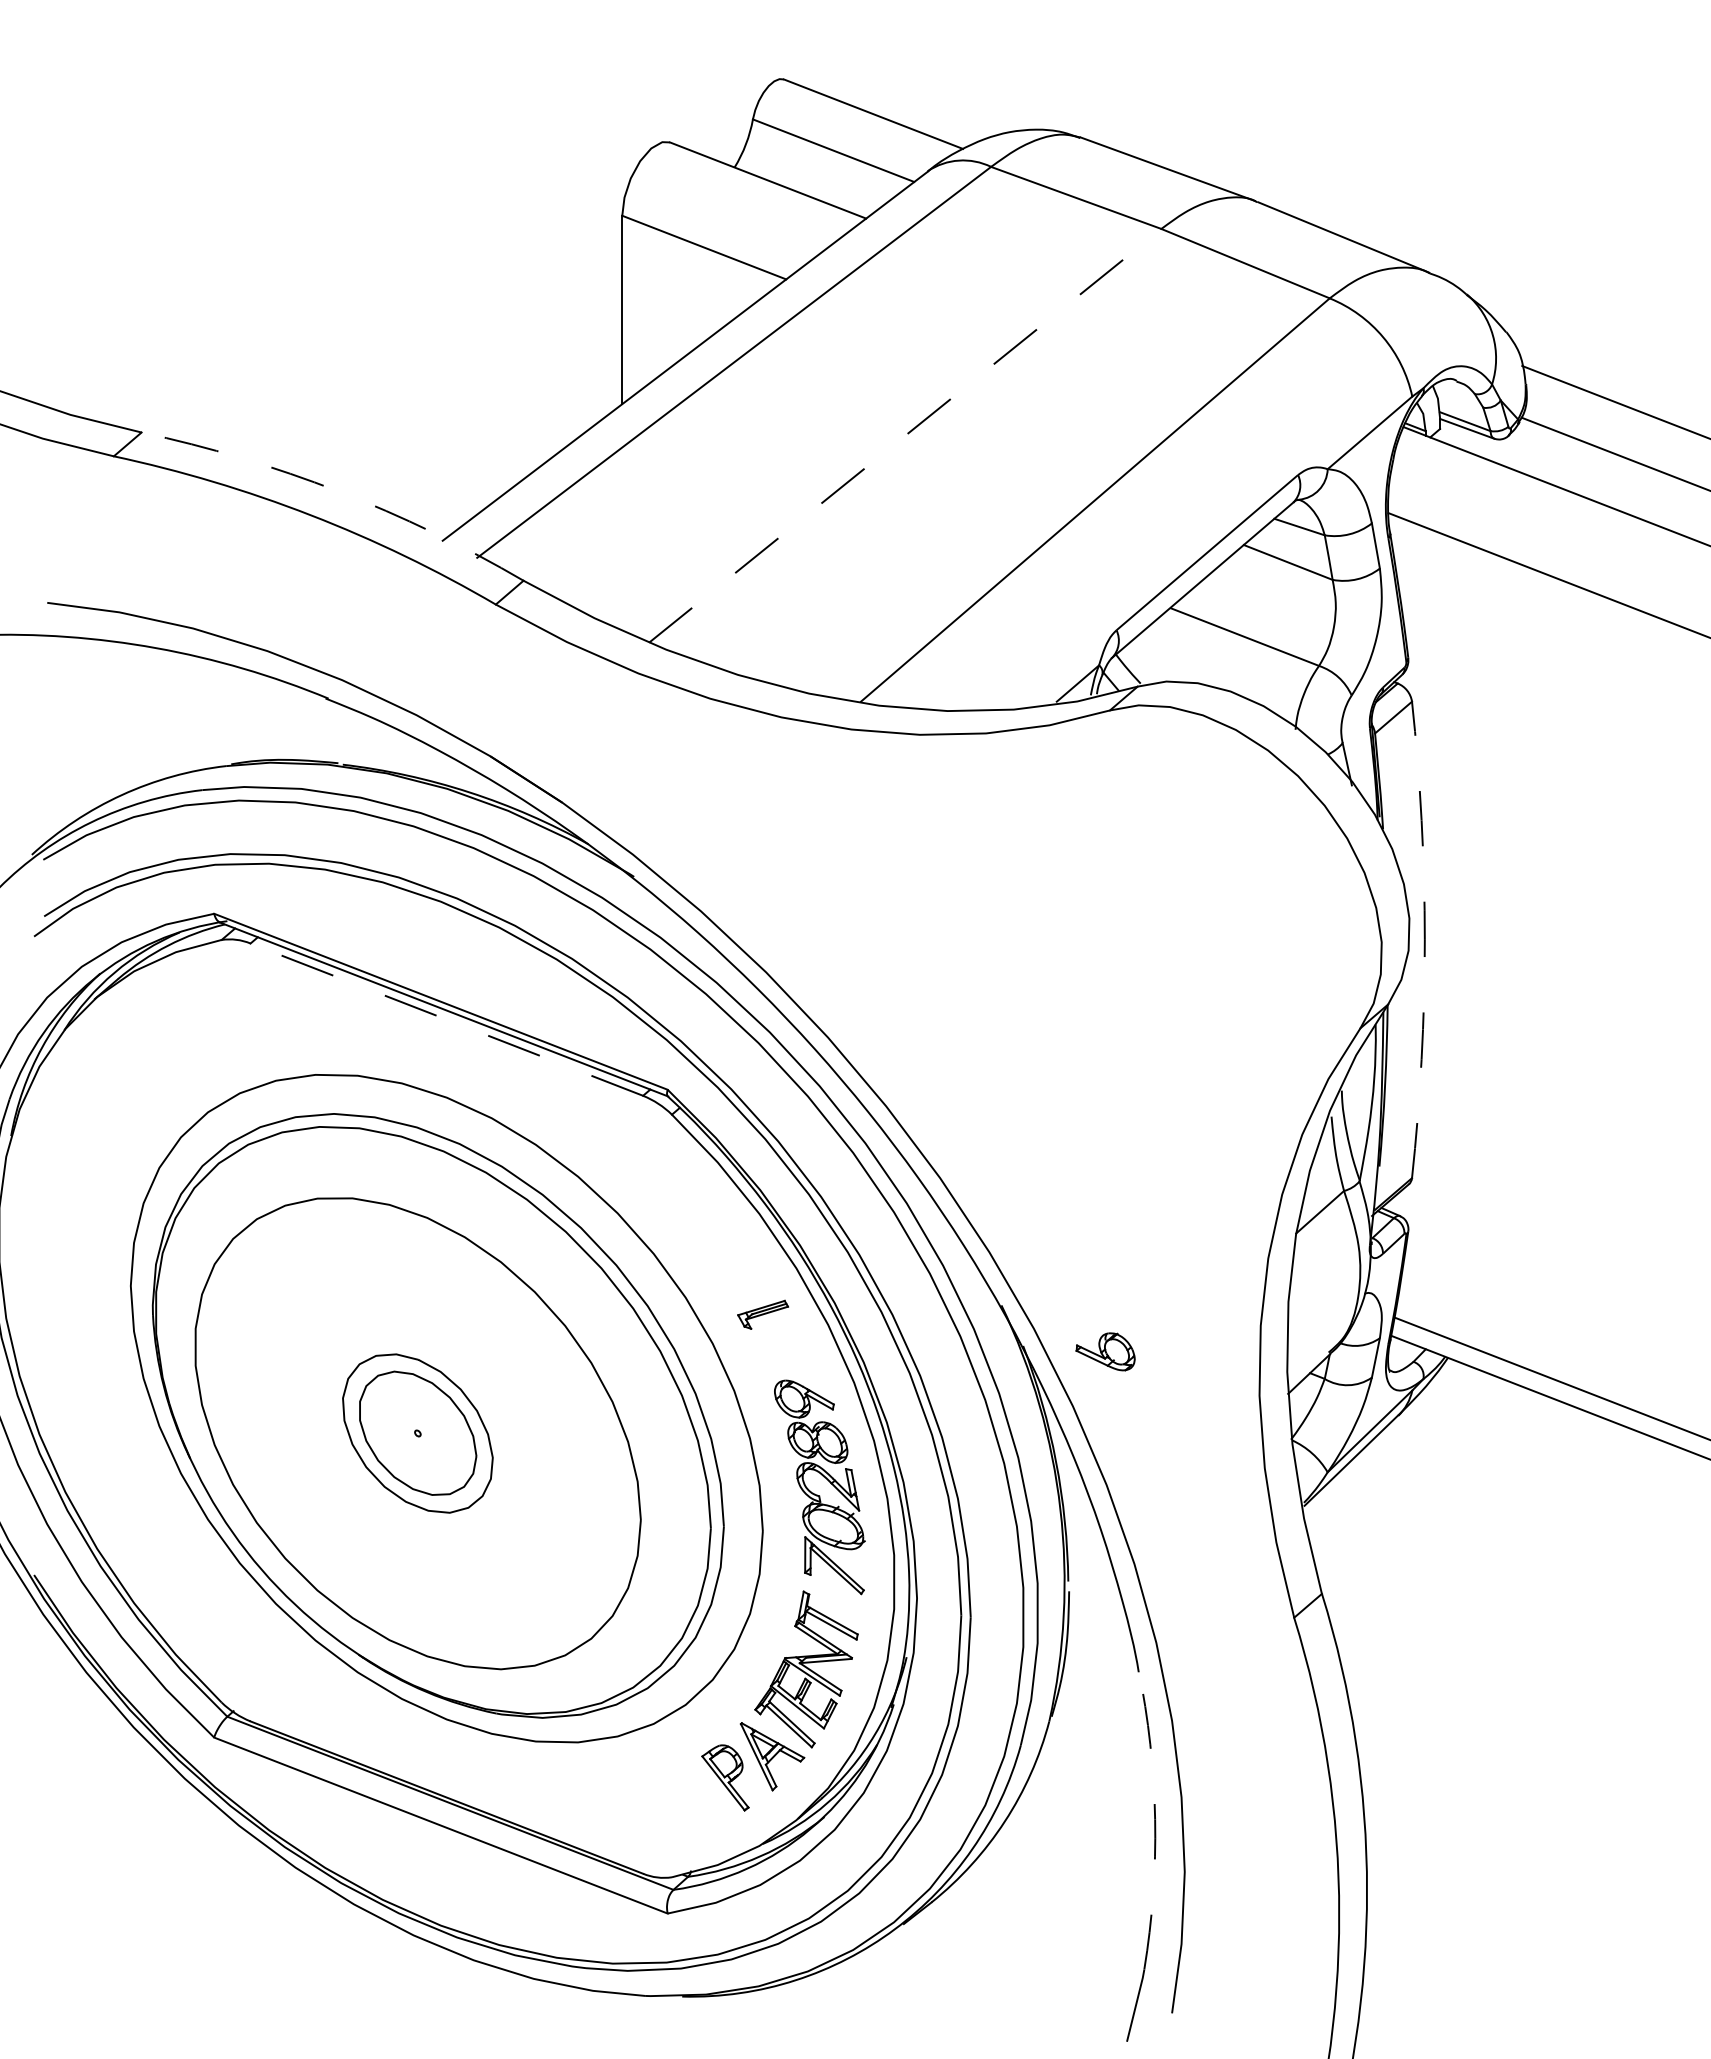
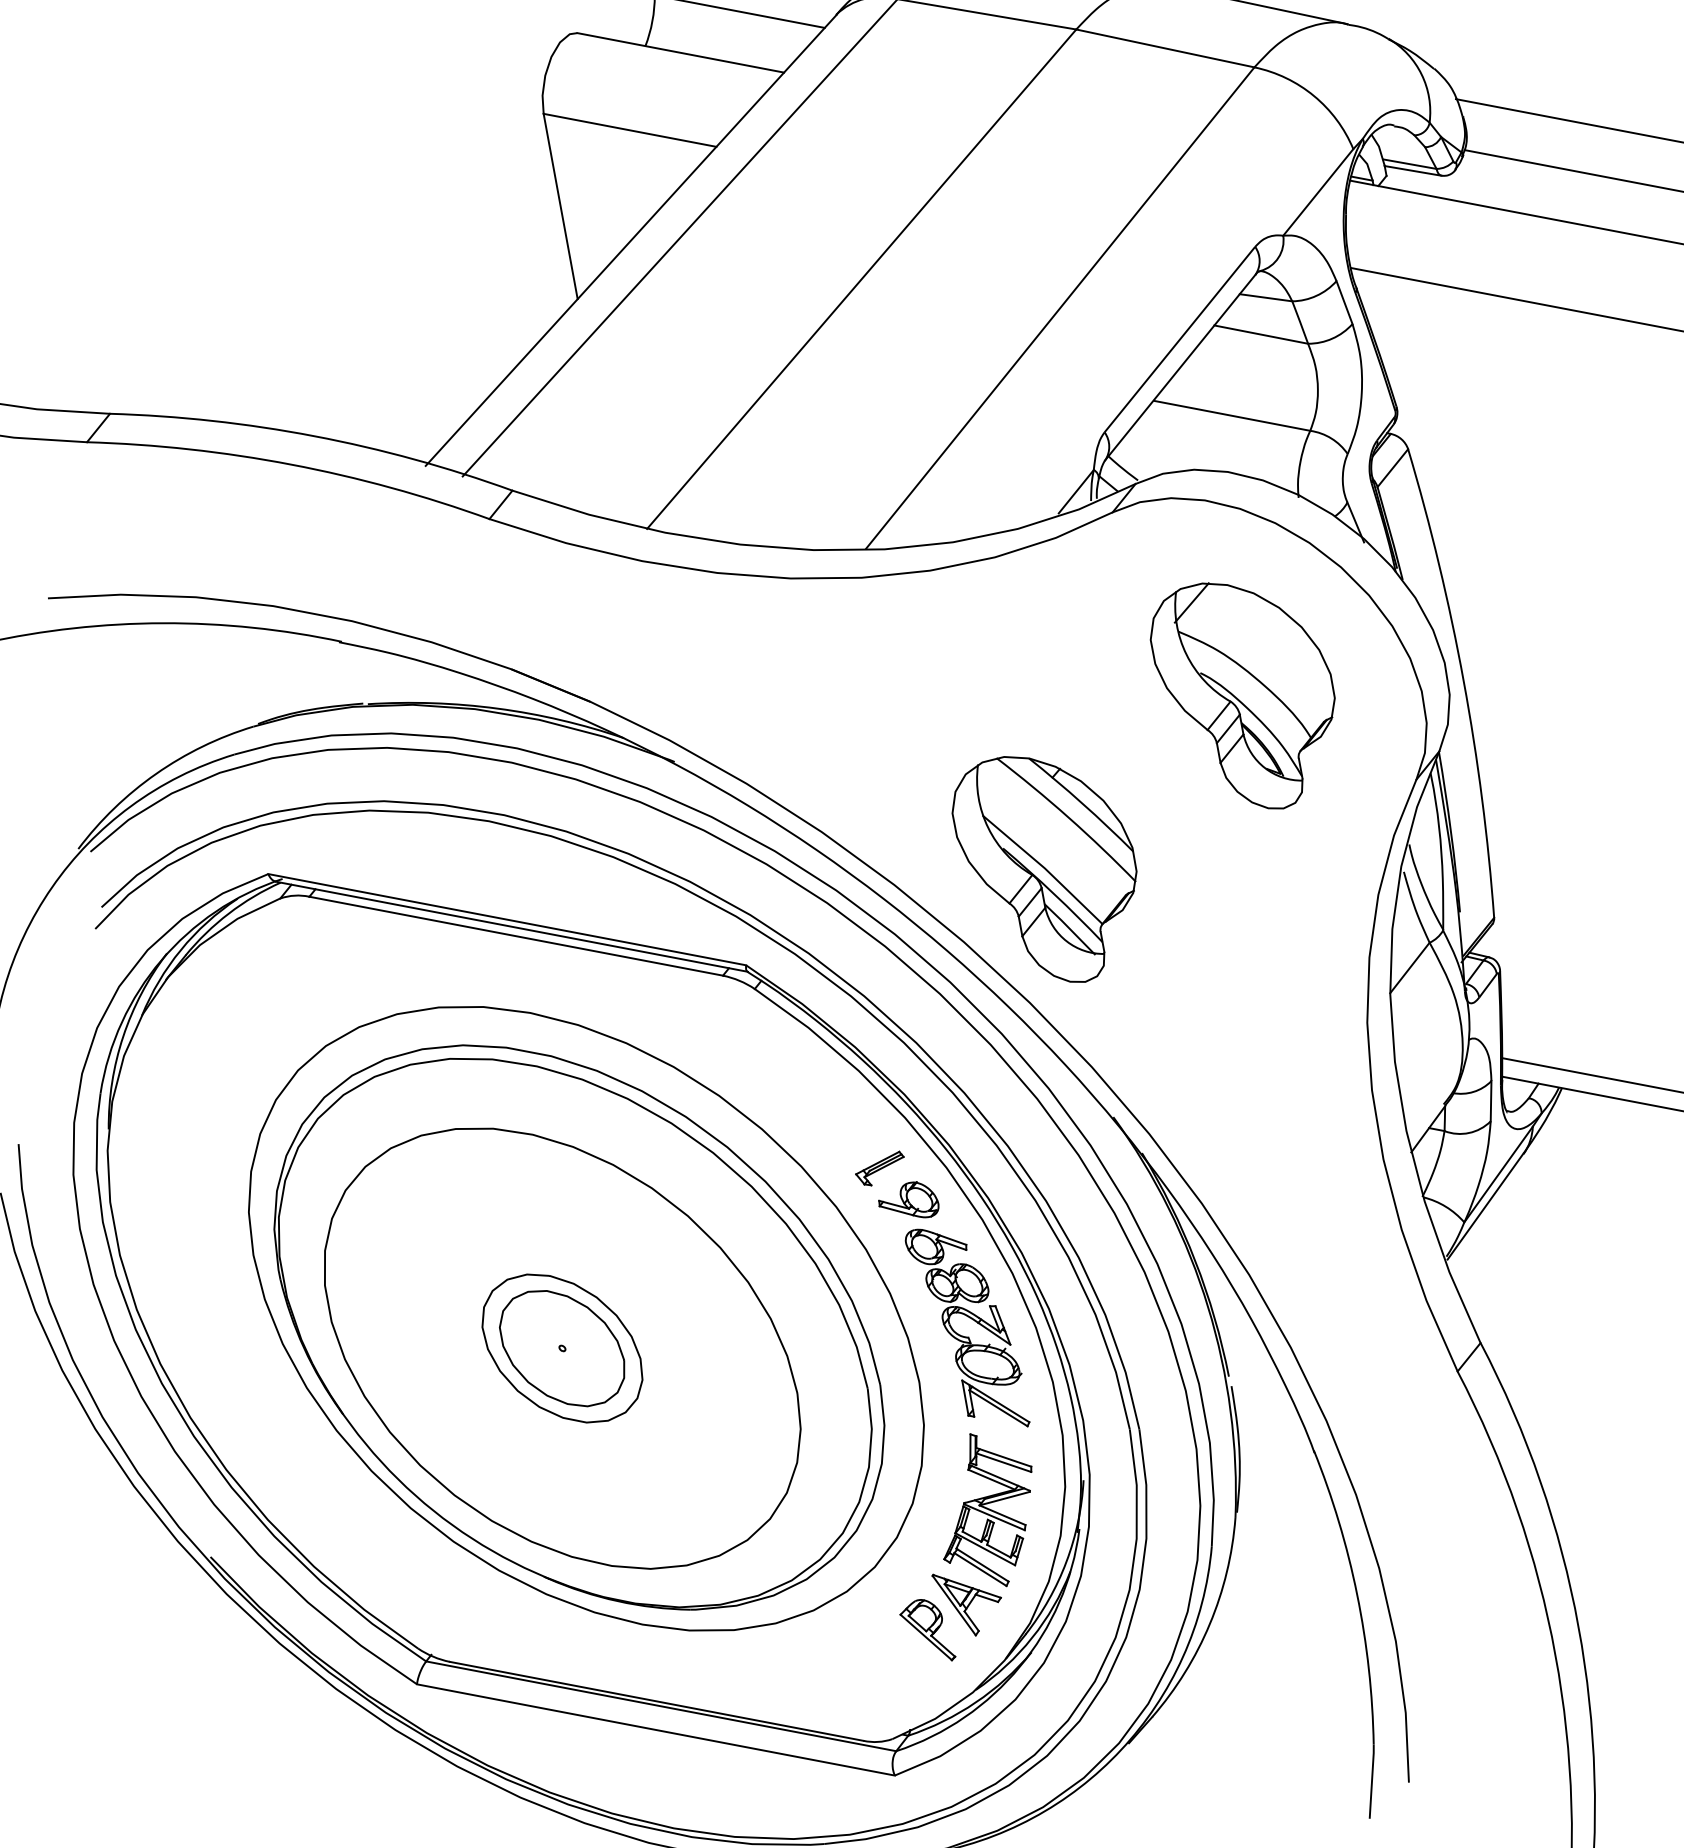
line: (905, 435) -> (861, 278), dashed -> solid
arc: (338, 491) -> (314, 436), dashed -> solid
part: (1209, 914) -> (1247, 695), added
arc: (1424, 939) -> (1463, 680), dashed -> solid
line: (446, 1019) -> (515, 936), dashed -> solid
part: (983, 1049) -> (1049, 868), added
part: (1105, 1351) -> (908, 1201), moved
arc: (1155, 1819) -> (1357, 1594), dashed -> solid

